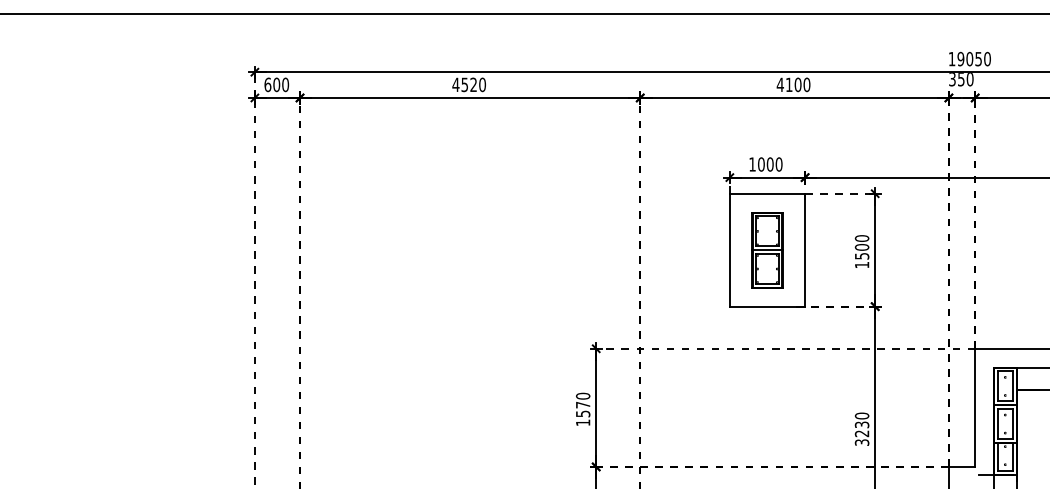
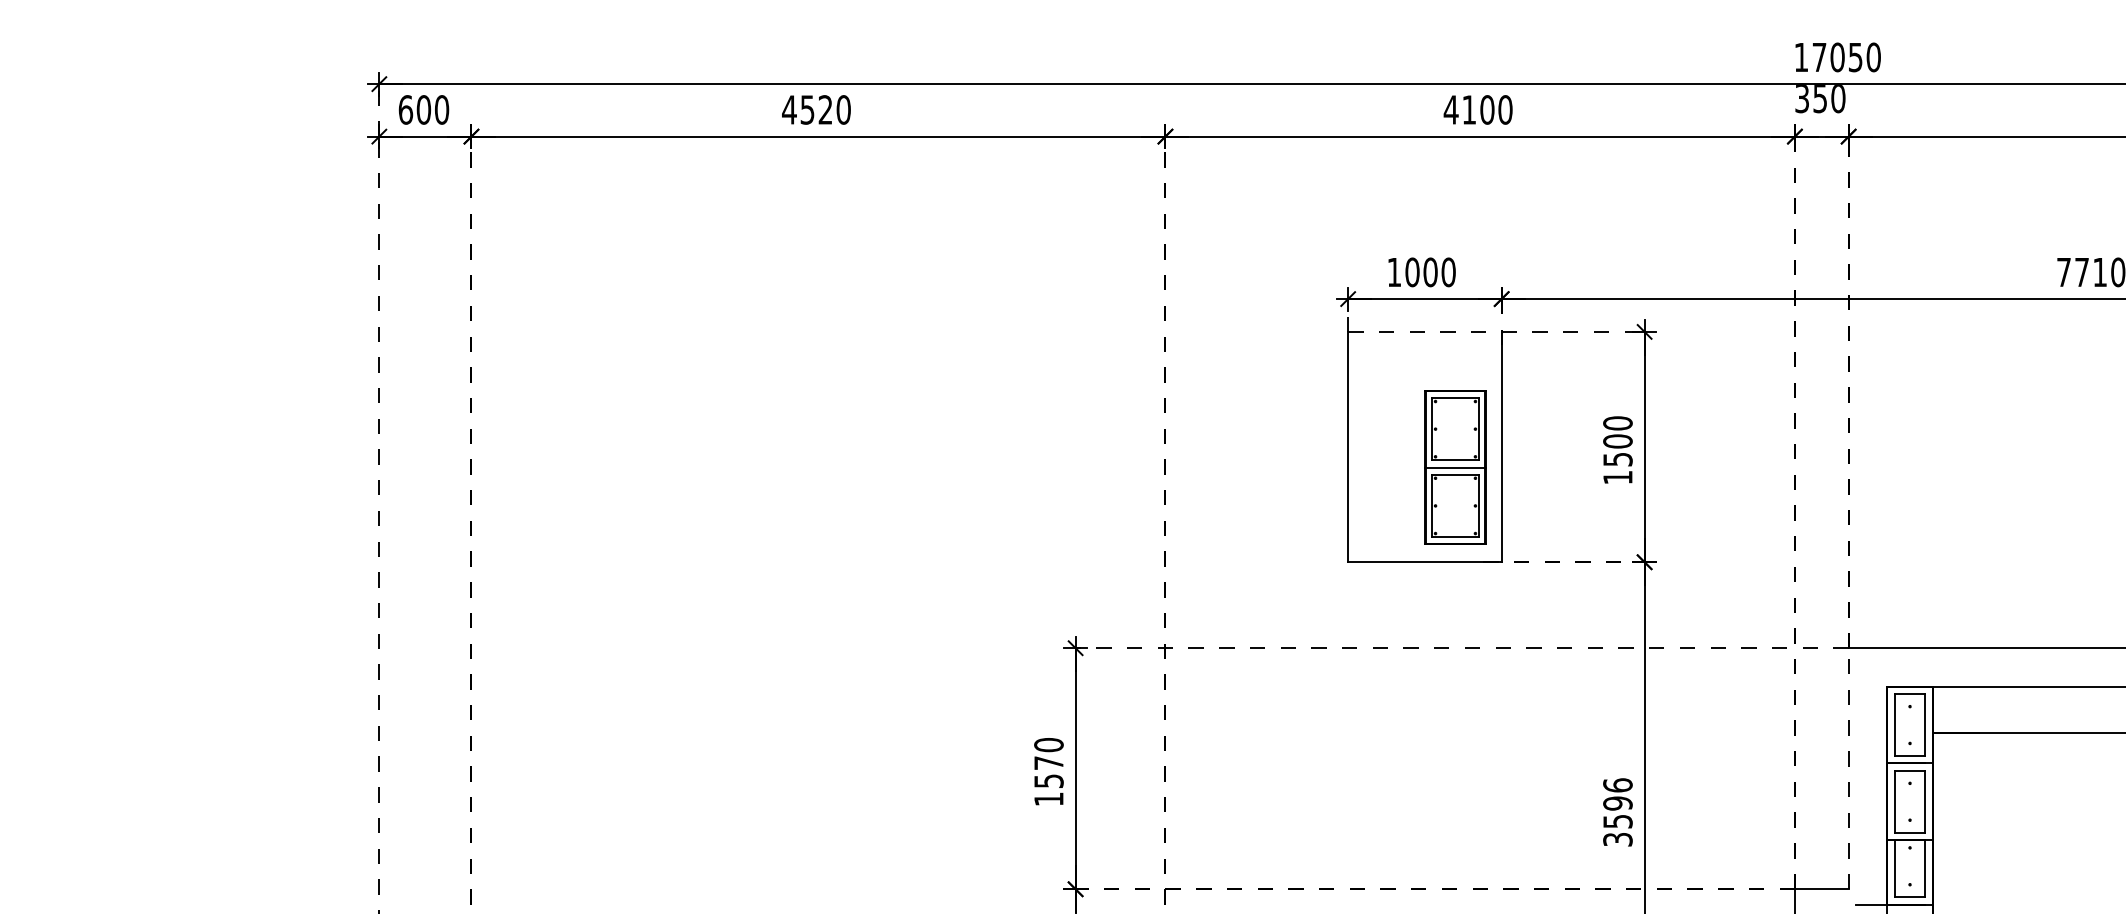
text: (960, 58) -> (1818, 56), 19050 -> 17050
line: (767, 193) -> (1424, 331), solid -> dashed
part: (767, 250) -> (1455, 468), moved
line: (975, 407) -> (1849, 768), solid -> dashed
text: (861, 424) -> (1616, 802), 3230 -> 3596

